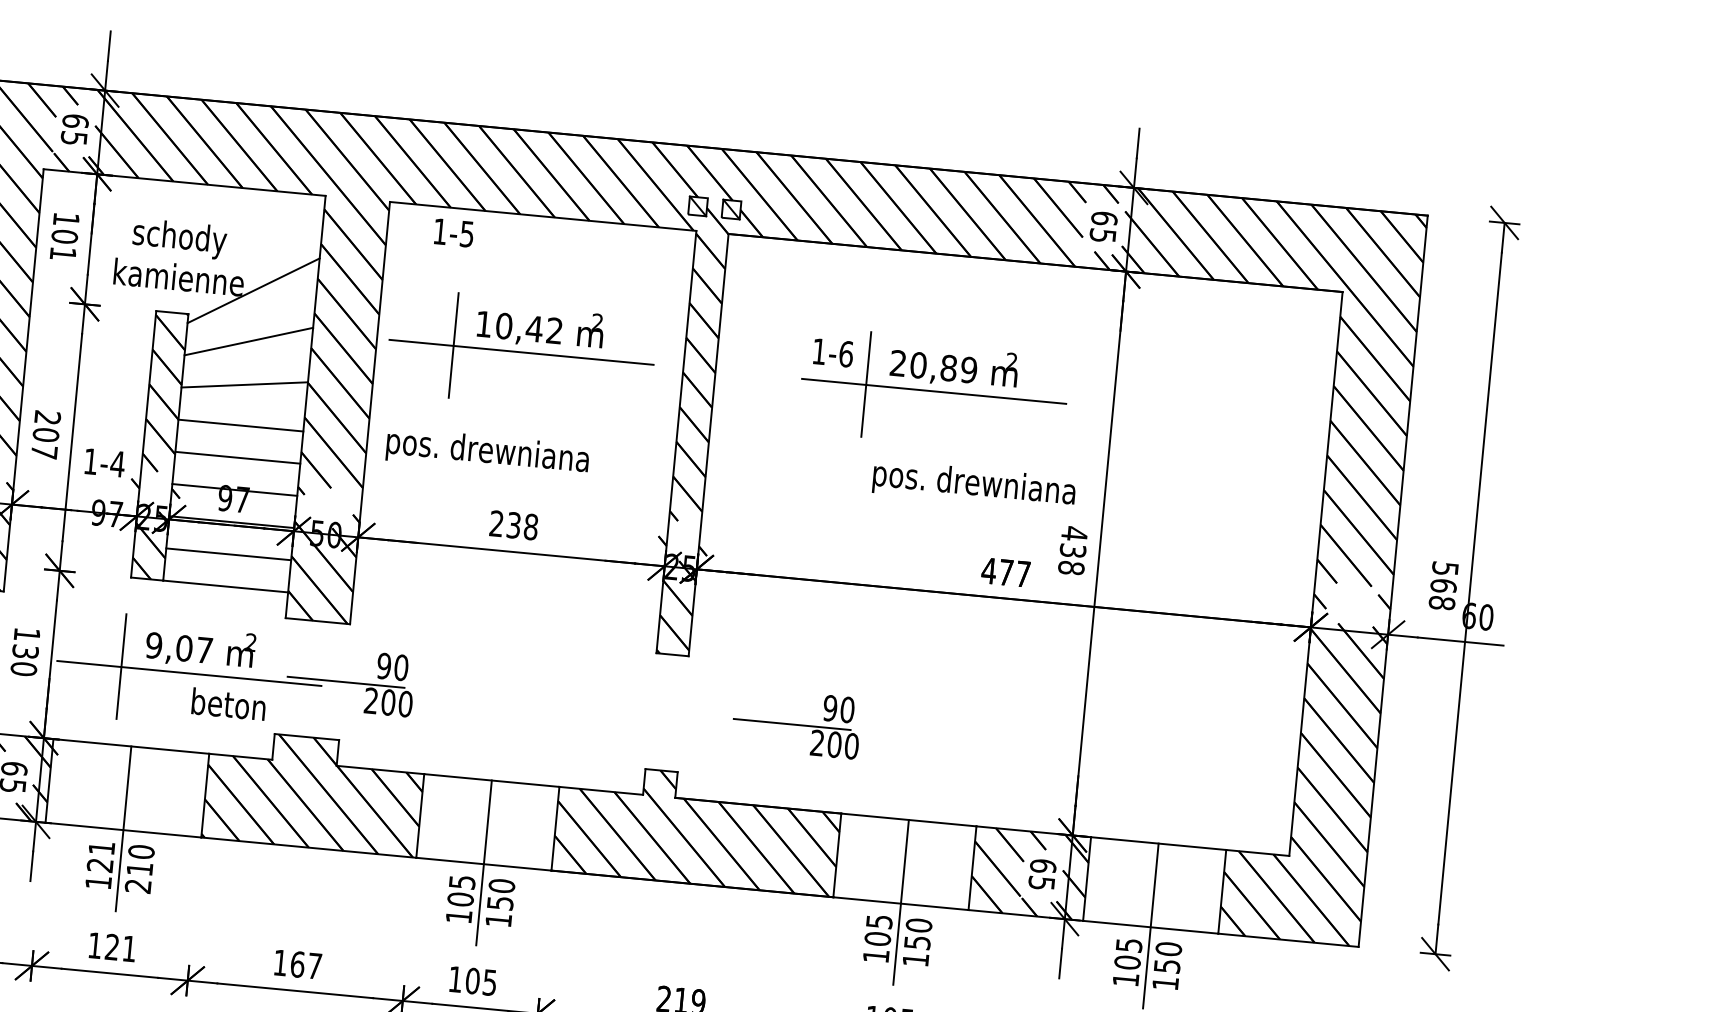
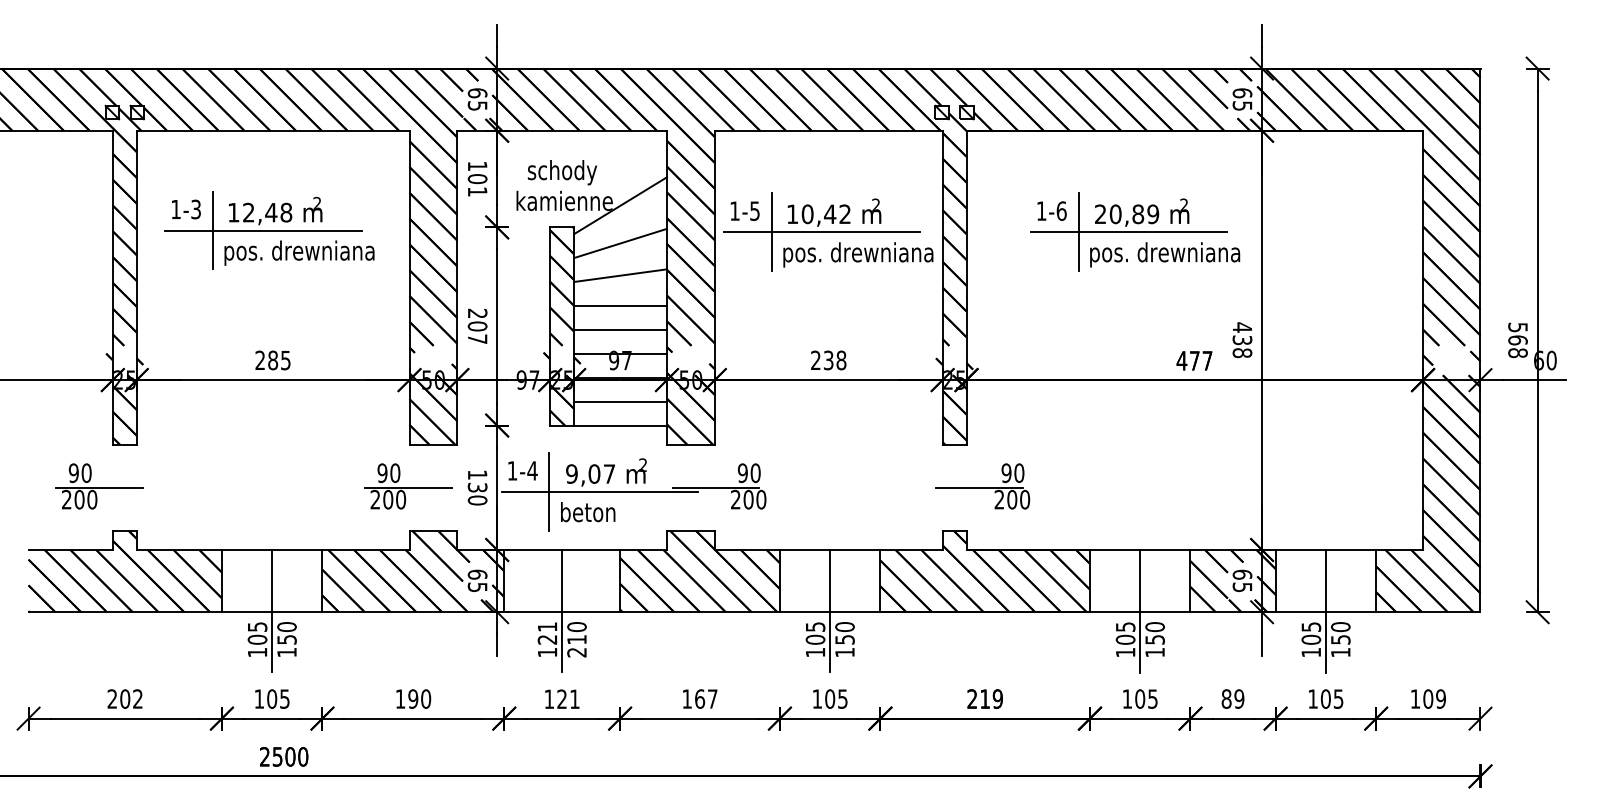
text: (453, 232) -> (744, 210), moved
text: (487, 452) -> (858, 254), moved
text: (104, 462) -> (522, 470), moved
text: (974, 484) -> (1165, 254), moved
text: (229, 704) -> (588, 512), moved
part: (796, 723) -> (982, 486), moved

